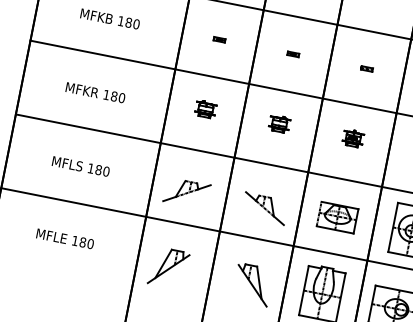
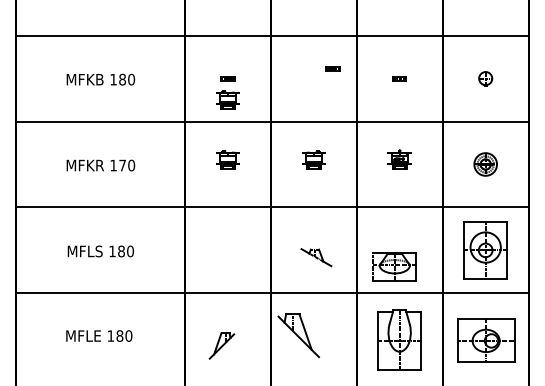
part: (292, 54) -> (332, 68), moved
part: (215, 57) -> (227, 99), added
text: (114, 96) -> (122, 165), 180 -> 170
part: (186, 192) -> (225, 257), removed
part: (265, 208) -> (316, 257), size x0.6
part: (337, 217) -> (394, 266), moved
part: (168, 267) -> (221, 345), size x0.6
part: (252, 284) -> (298, 335), moved

